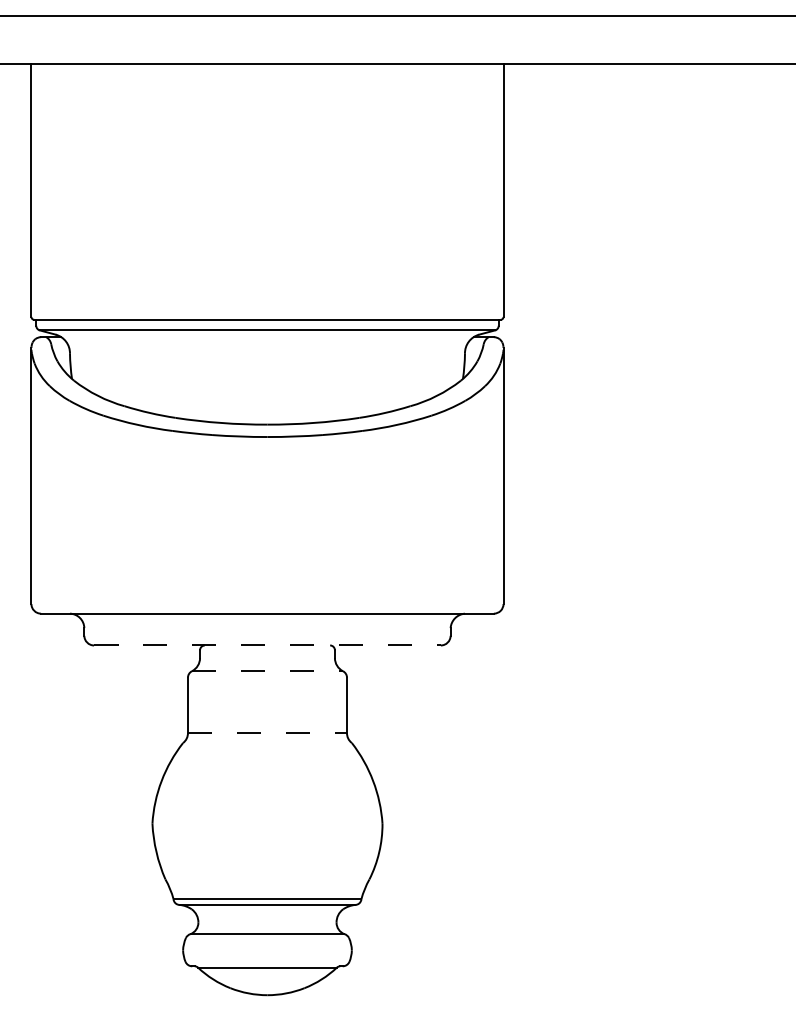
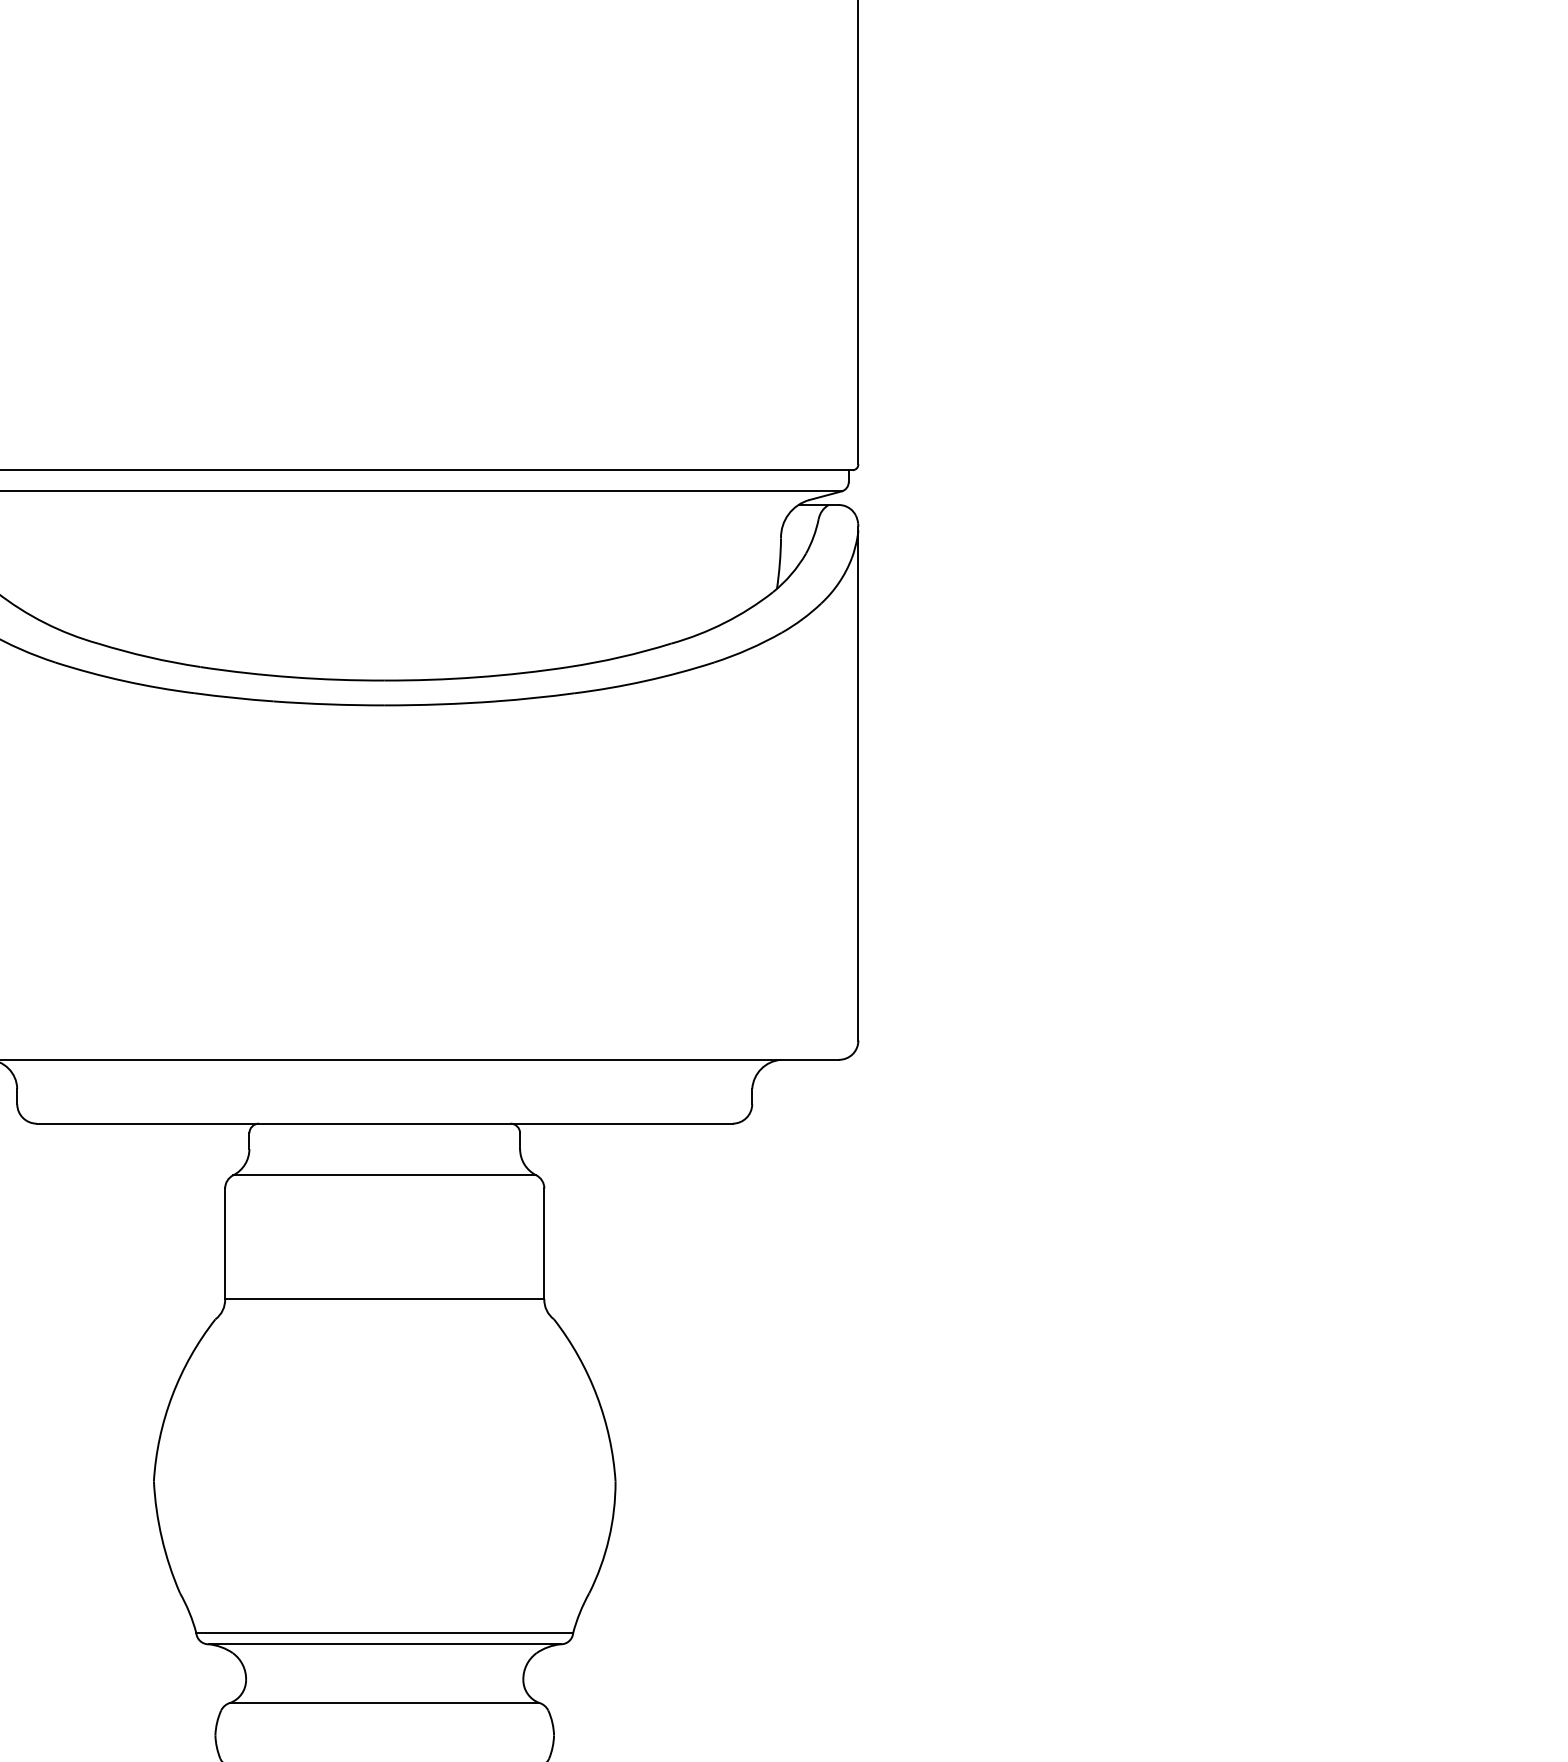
line: (267, 645) -> (384, 1123), dashed -> solid
line: (267, 671) -> (384, 1175), dashed -> solid
line: (267, 732) -> (384, 1298), dashed -> solid

